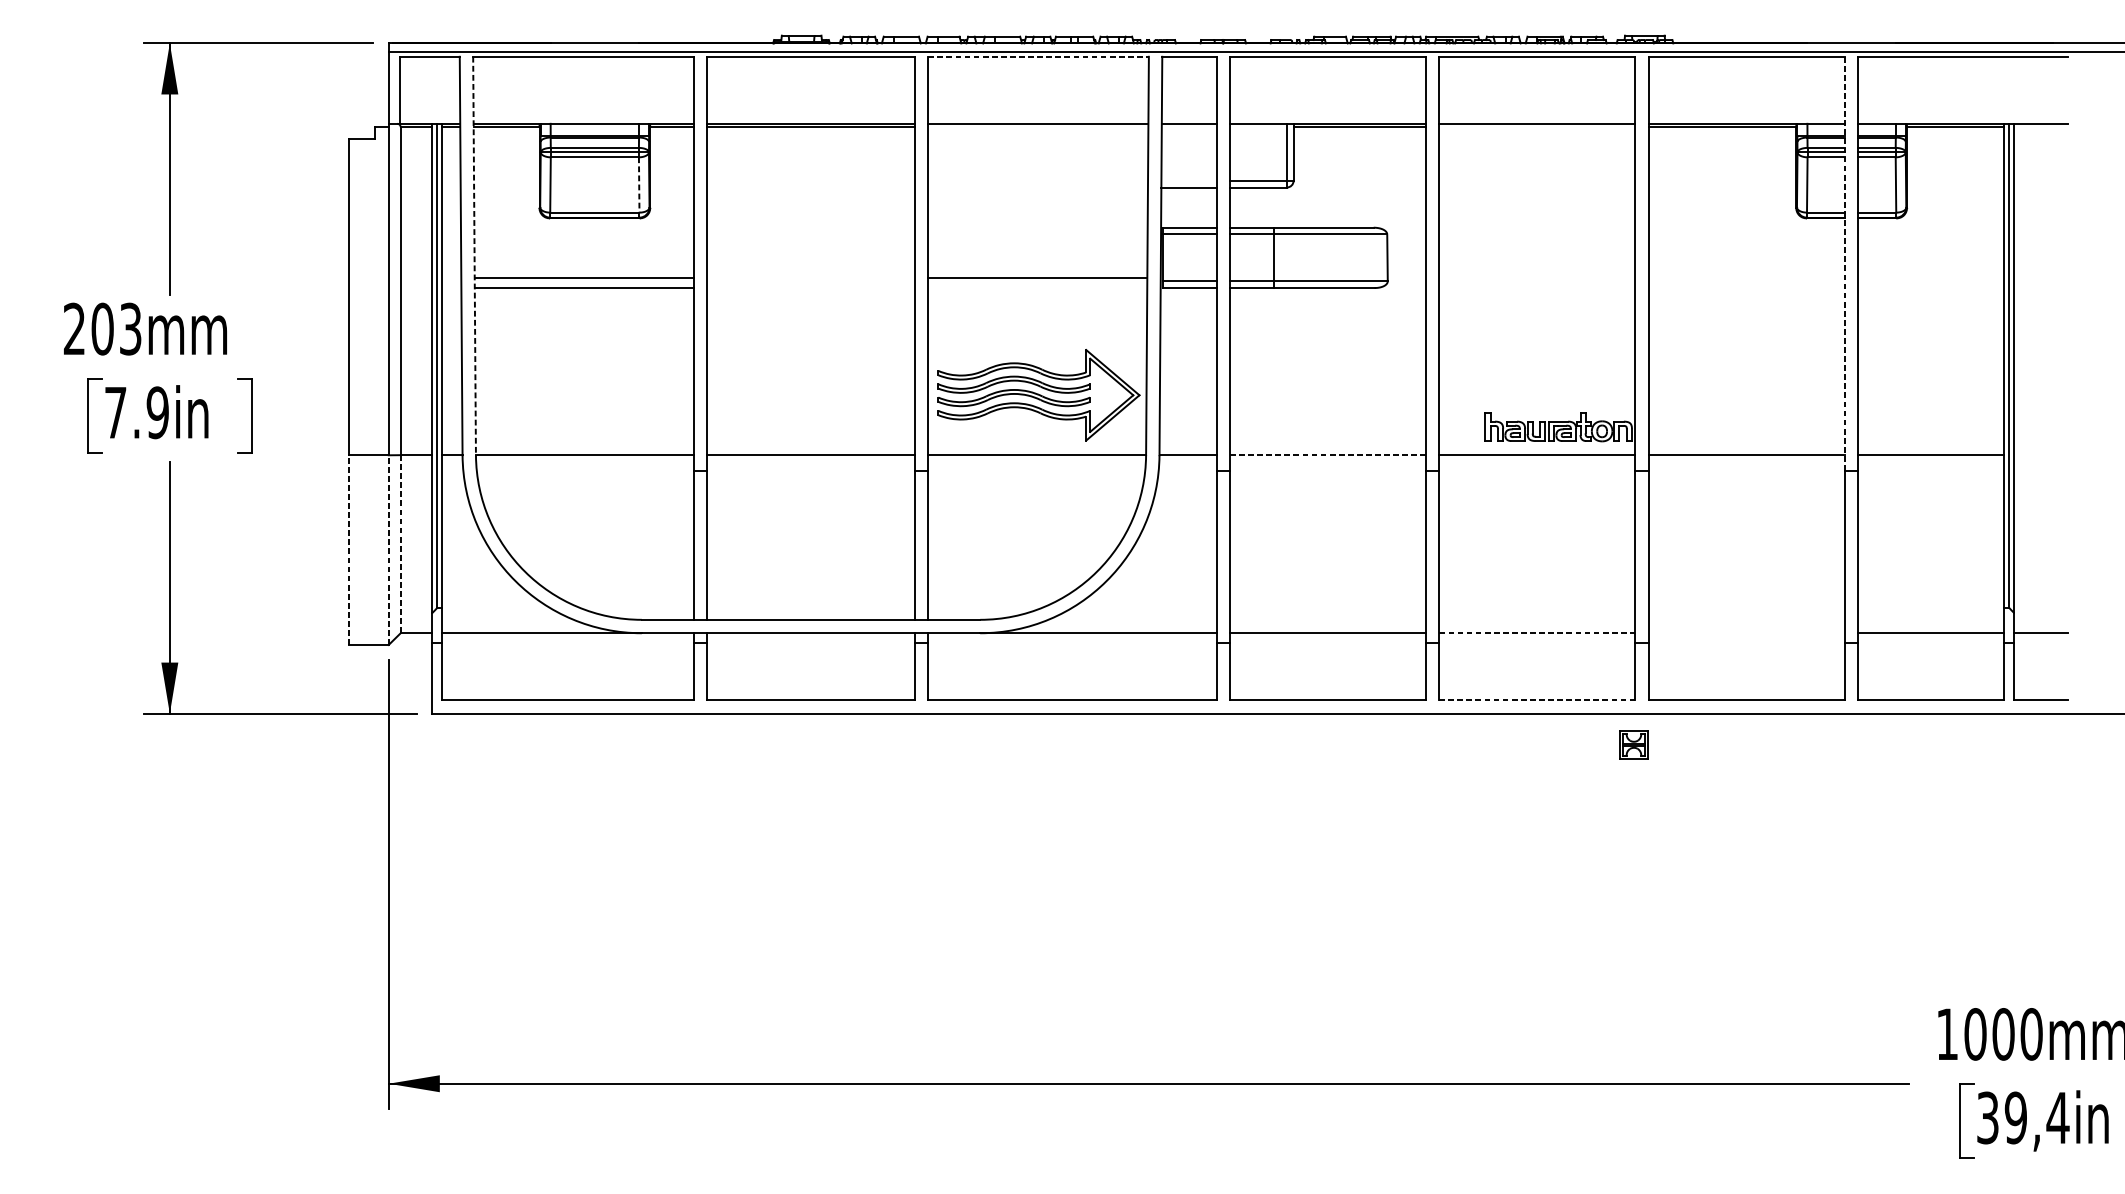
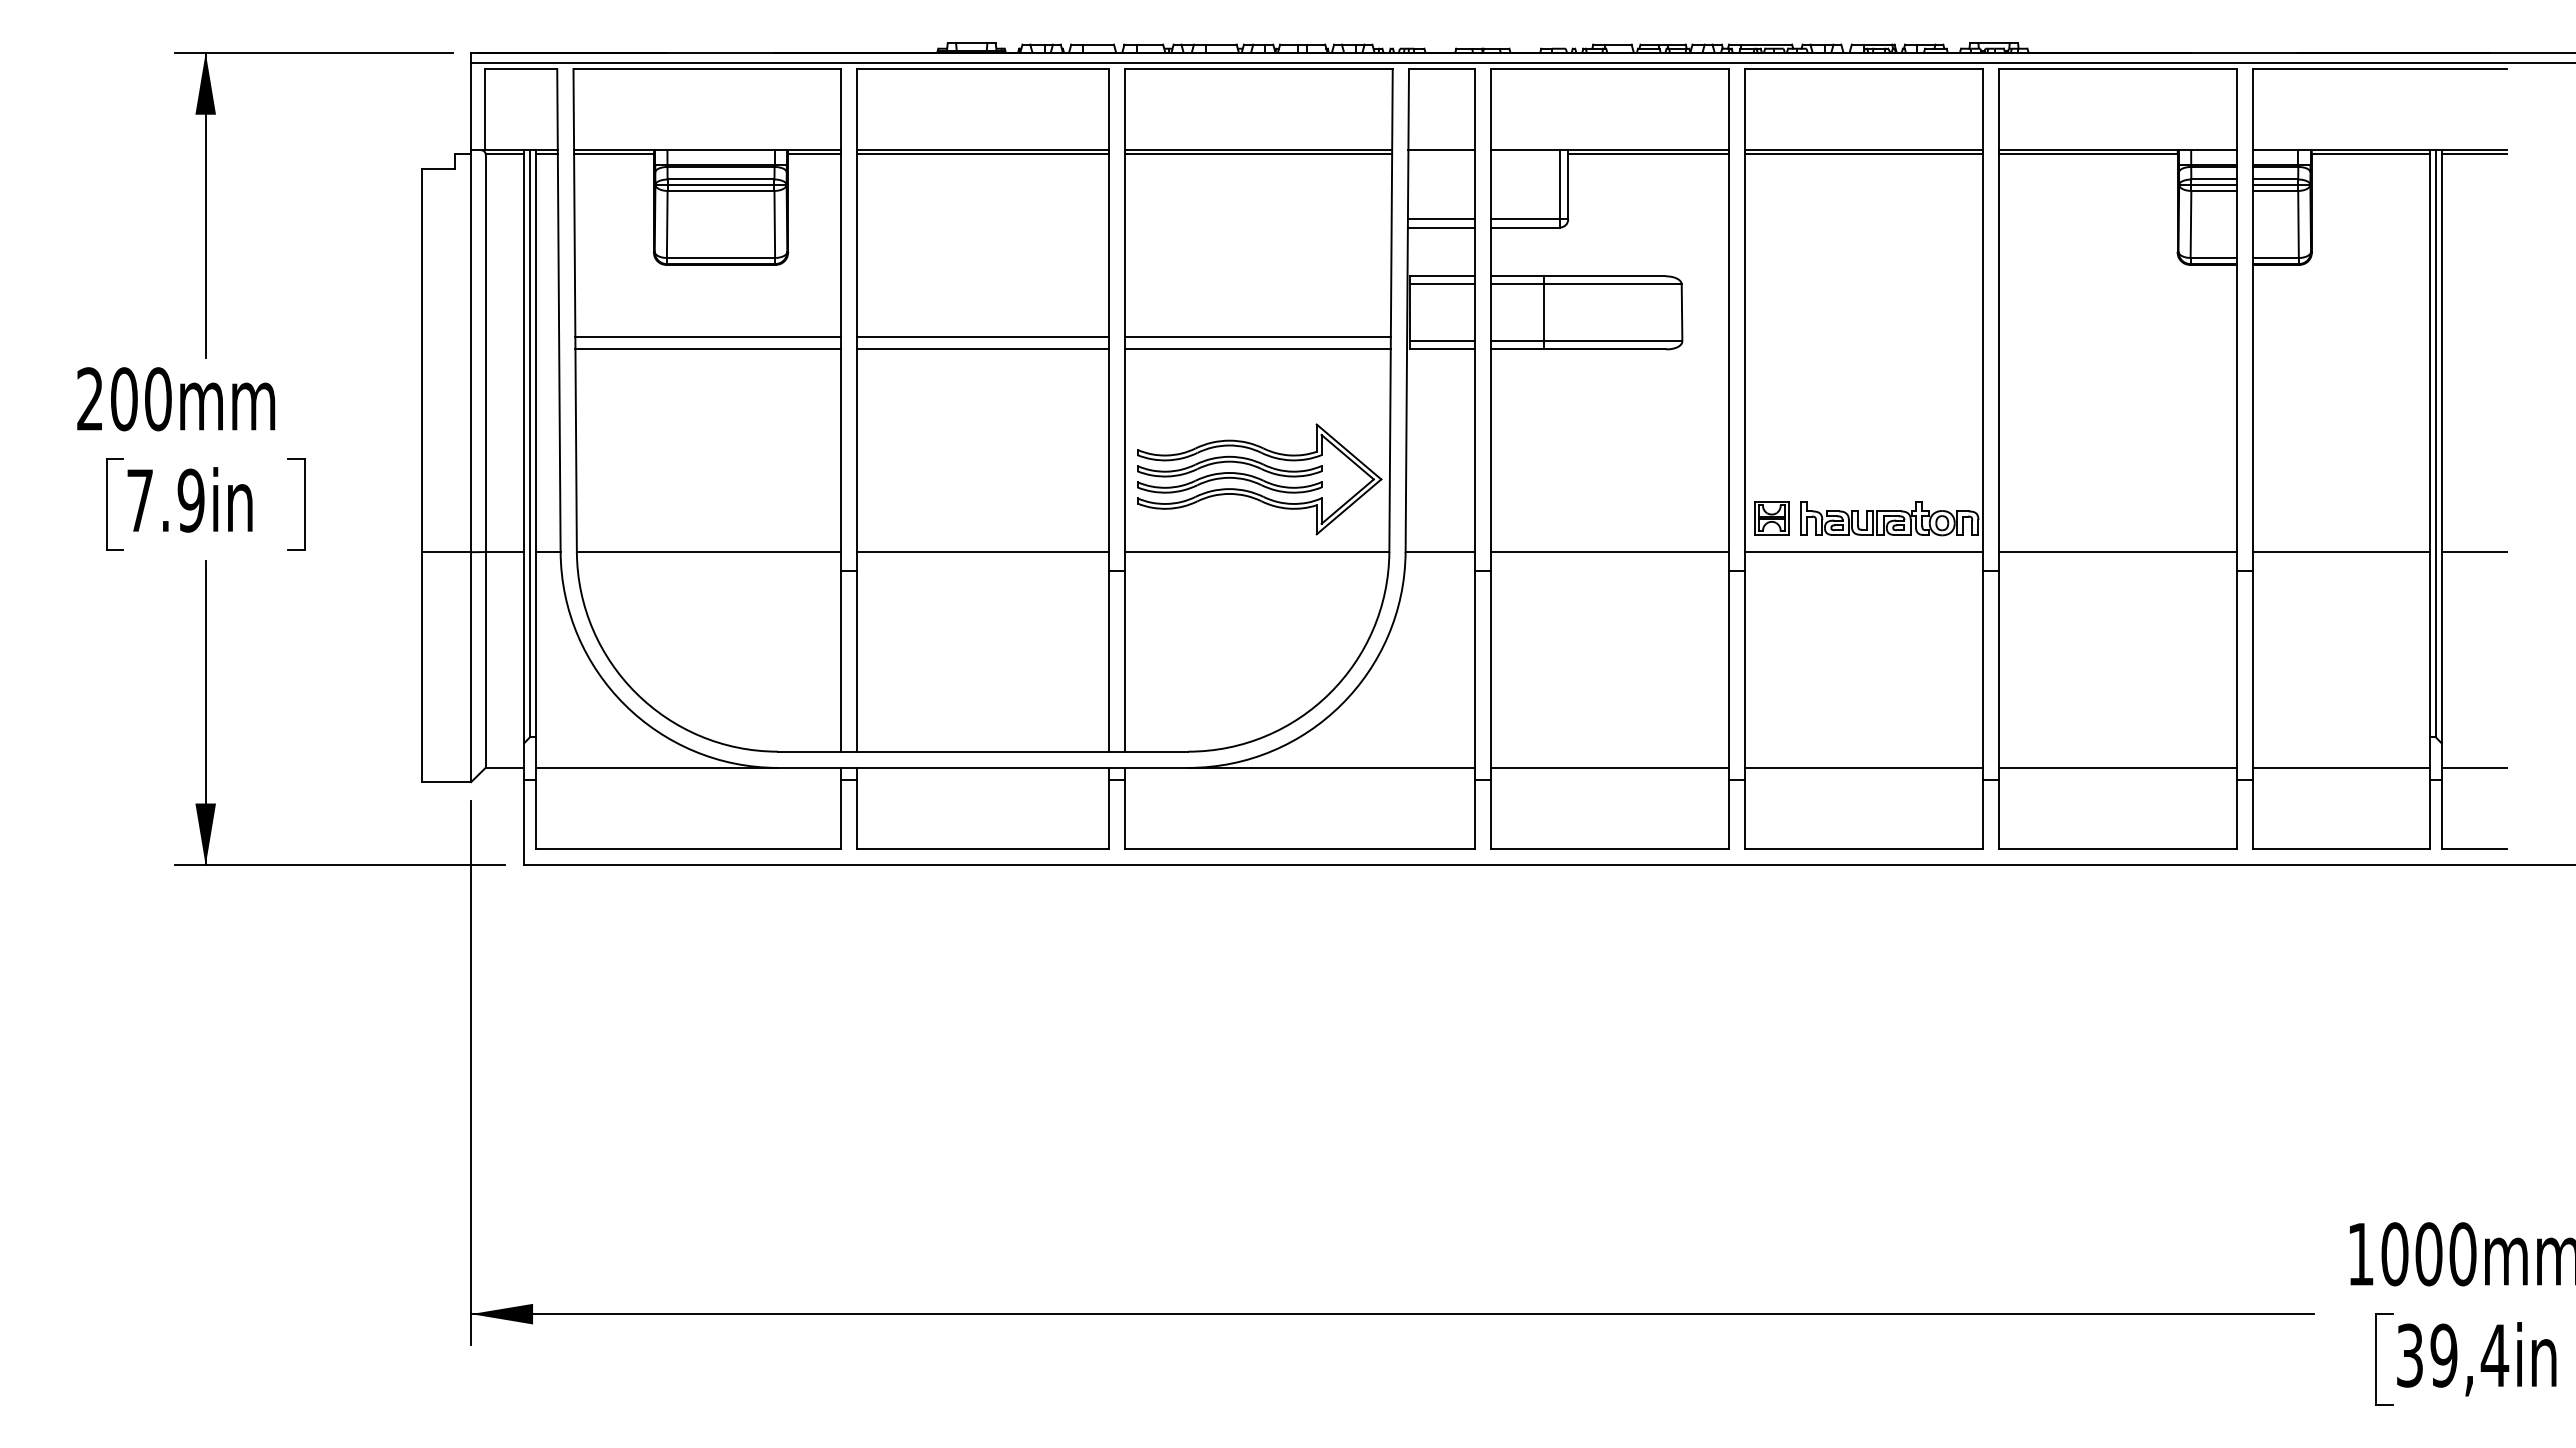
line: (1038, 57) -> (1259, 69), dashed -> solid
line: (1038, 127) -> (1258, 154), added
line: (1537, 127) -> (1863, 154), added
line: (2040, 127) -> (2473, 154), added
line: (1188, 180) -> (1440, 219), added
line: (638, 185) -> (774, 224), dashed -> solid
line: (474, 256) -> (575, 311), dashed -> solid
line: (1844, 264) -> (2236, 320), dashed -> solid
line: (811, 278) -> (983, 337), added
line: (811, 288) -> (983, 349), added
line: (1037, 288) -> (1257, 349), added
text: (130, 329) -> (158, 399), 203mm -> 200mm
line: (1327, 455) -> (1609, 552), dashed -> solid
line: (2040, 455) -> (2473, 552), added
line: (400, 544) -> (485, 660), dashed -> solid
line: (348, 550) -> (422, 667), dashed -> solid
line: (389, 550) -> (471, 667), dashed -> solid
line: (1537, 632) -> (1863, 767), dashed -> solid
line: (1746, 632) -> (2117, 767), added
line: (1537, 700) -> (1863, 849), dashed -> solid
part: (1633, 745) -> (1771, 518), moved

